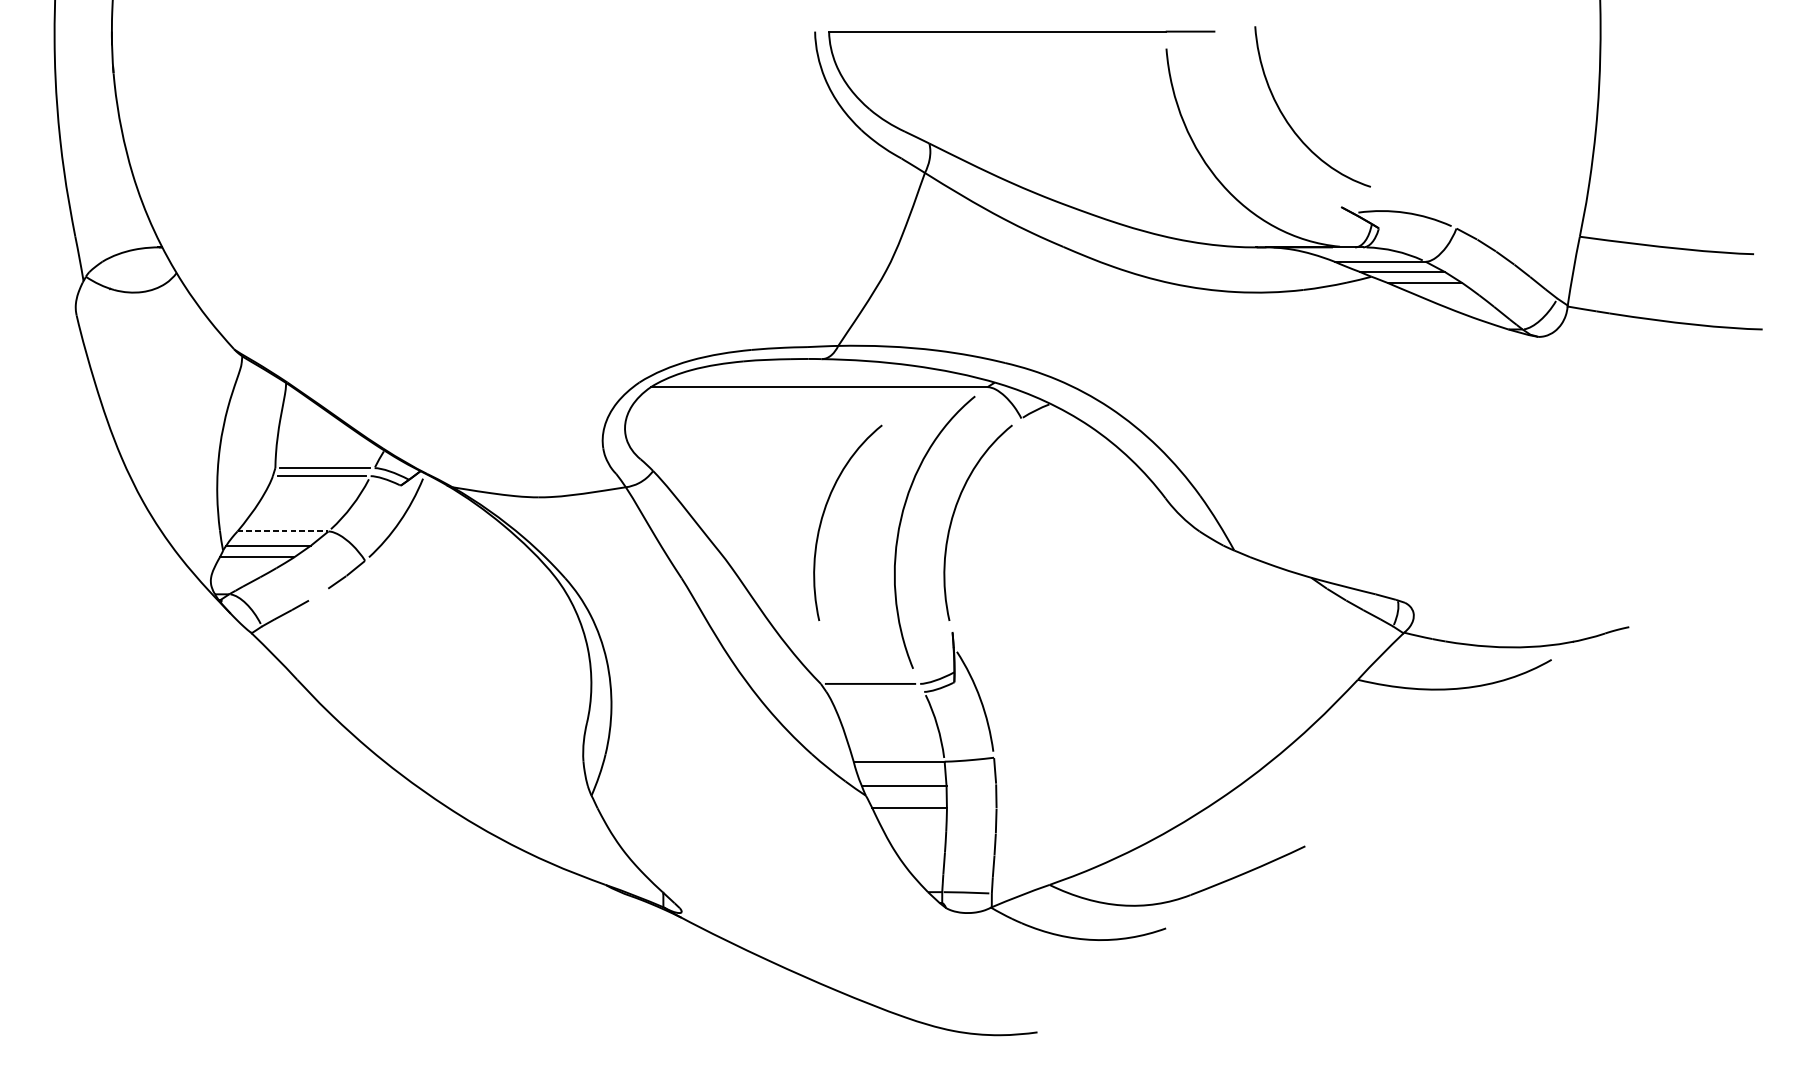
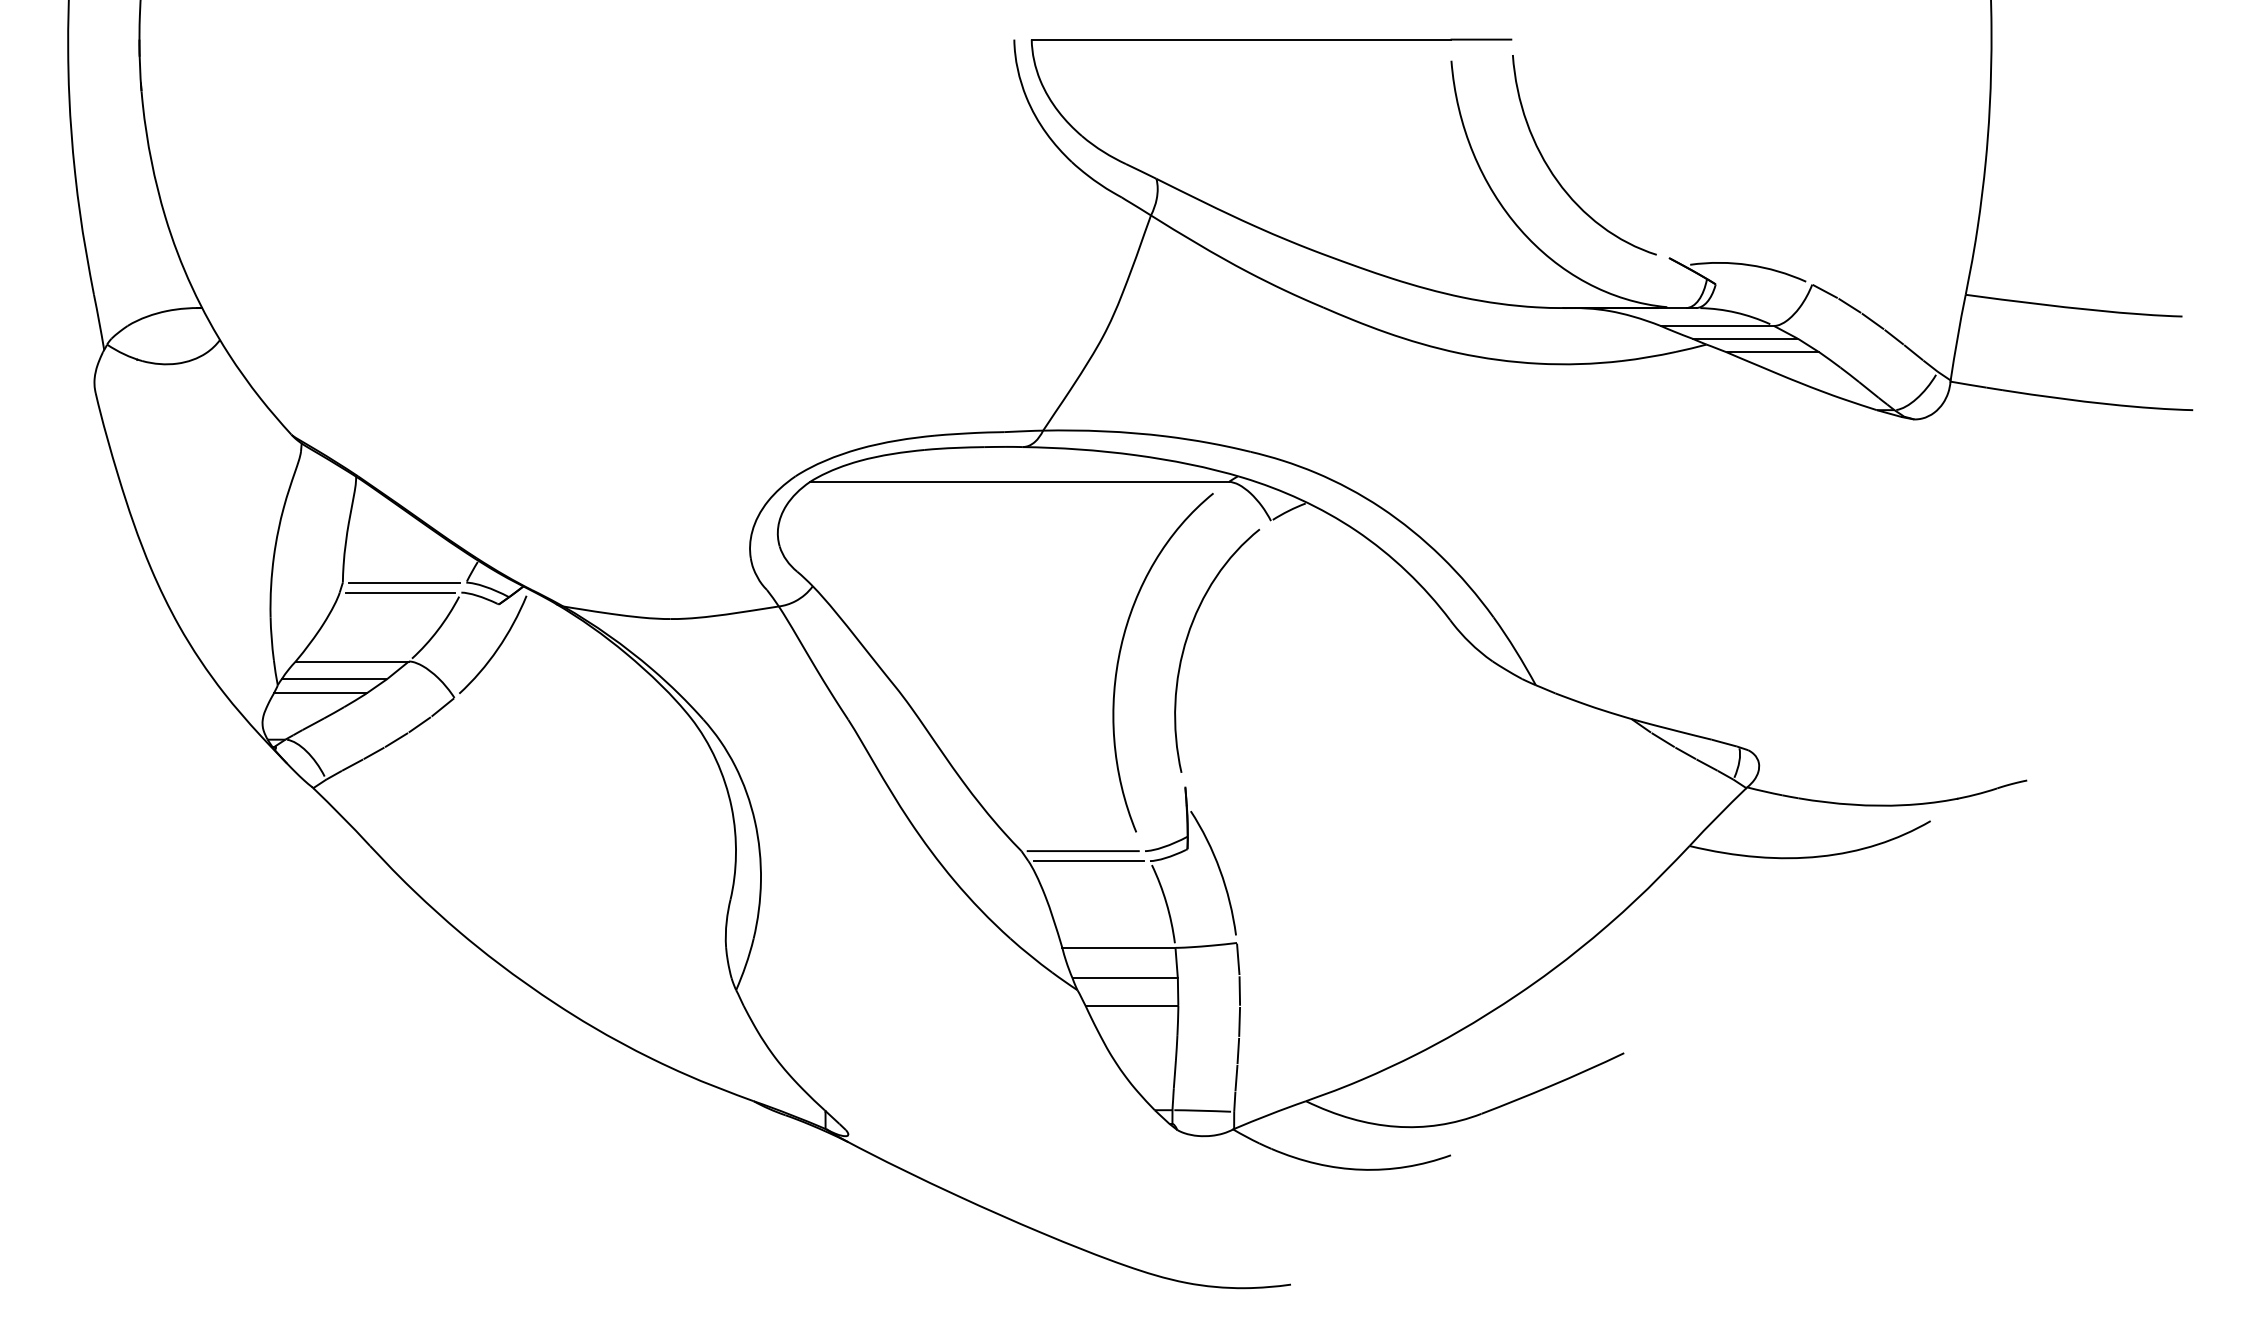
curve: (1290, 124) -> (1556, 177), moved
curve: (824, 514) -> (1025, 640), removed
line: (283, 531) -> (352, 661), dashed -> solid
line: (318, 594) -> (396, 739), added
line: (874, 692) -> (1088, 861), added

